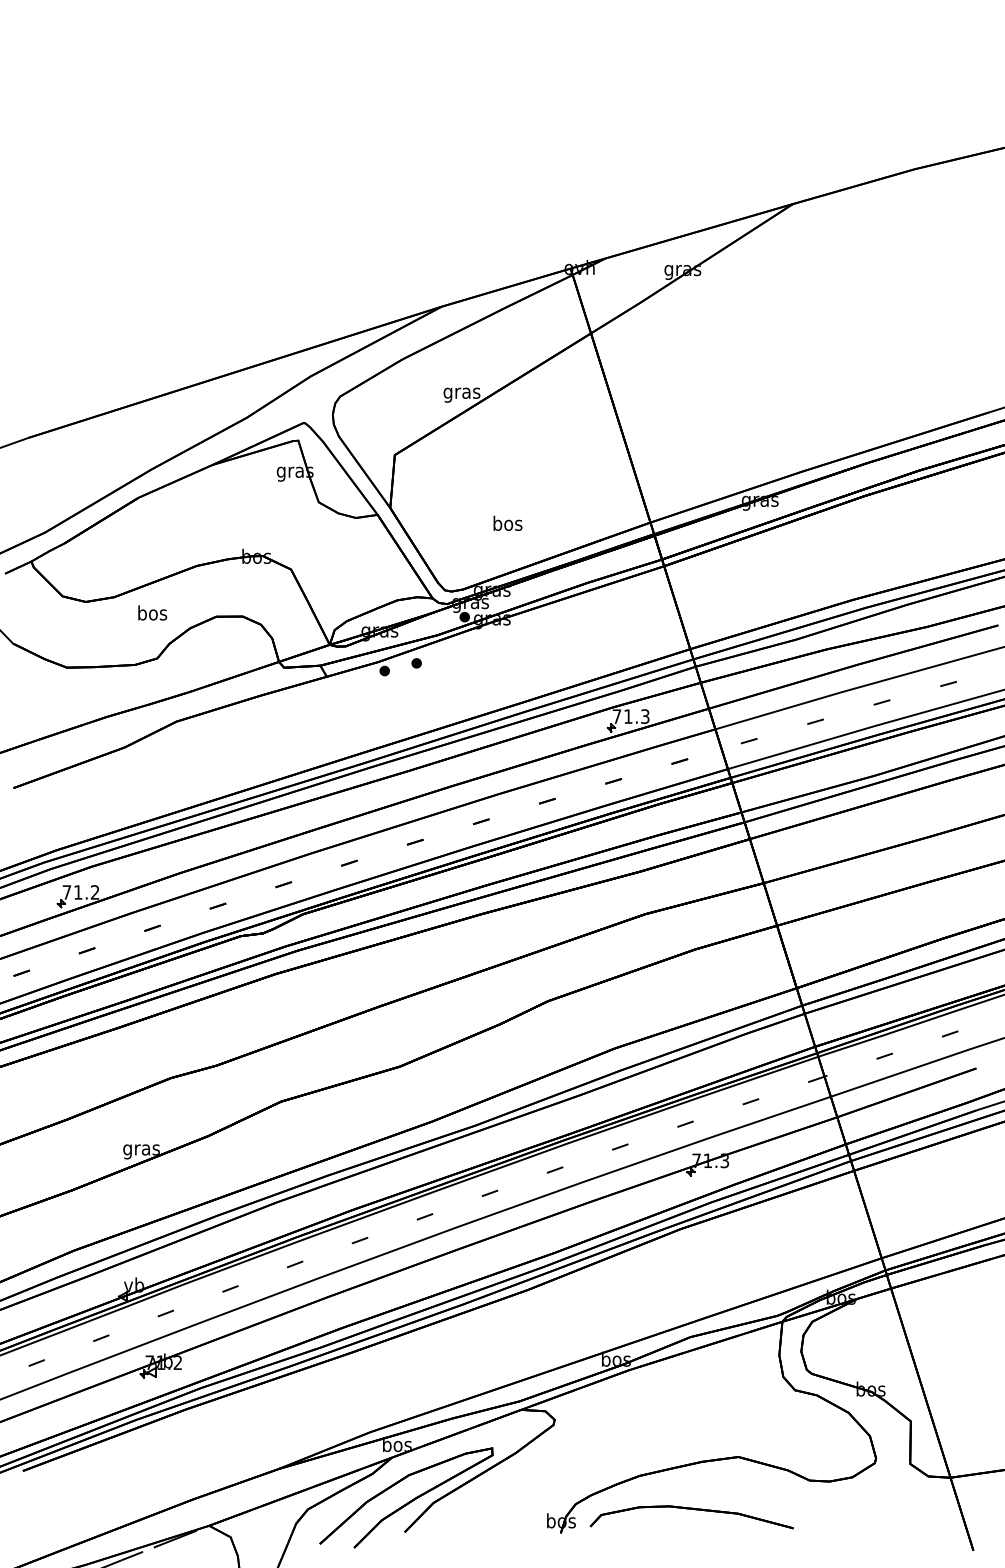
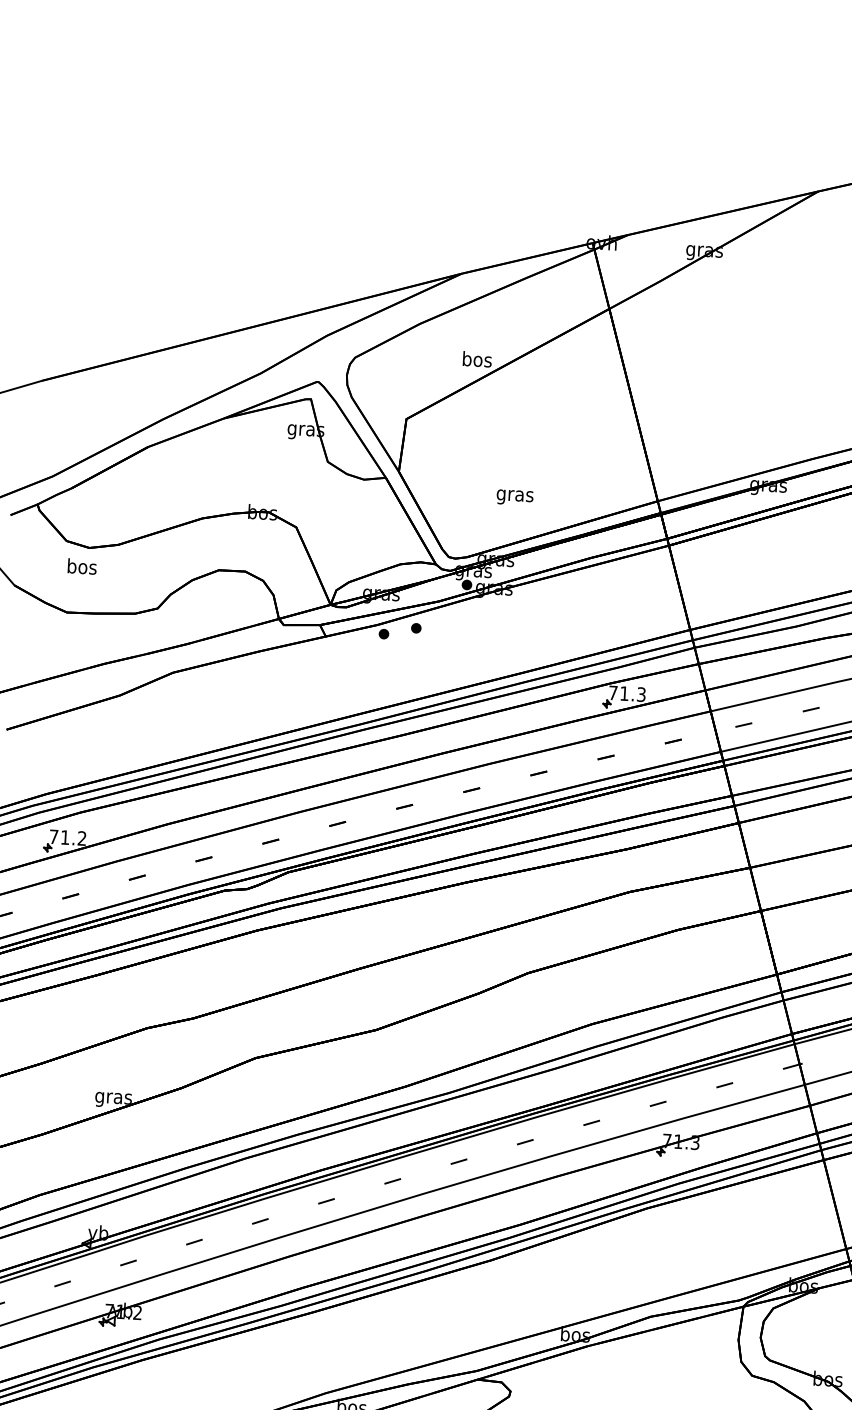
text: (461, 392) -> (476, 360), gras -> bos
text: (507, 524) -> (514, 494), bos -> gras
text: (152, 612) -> (82, 566), moved

